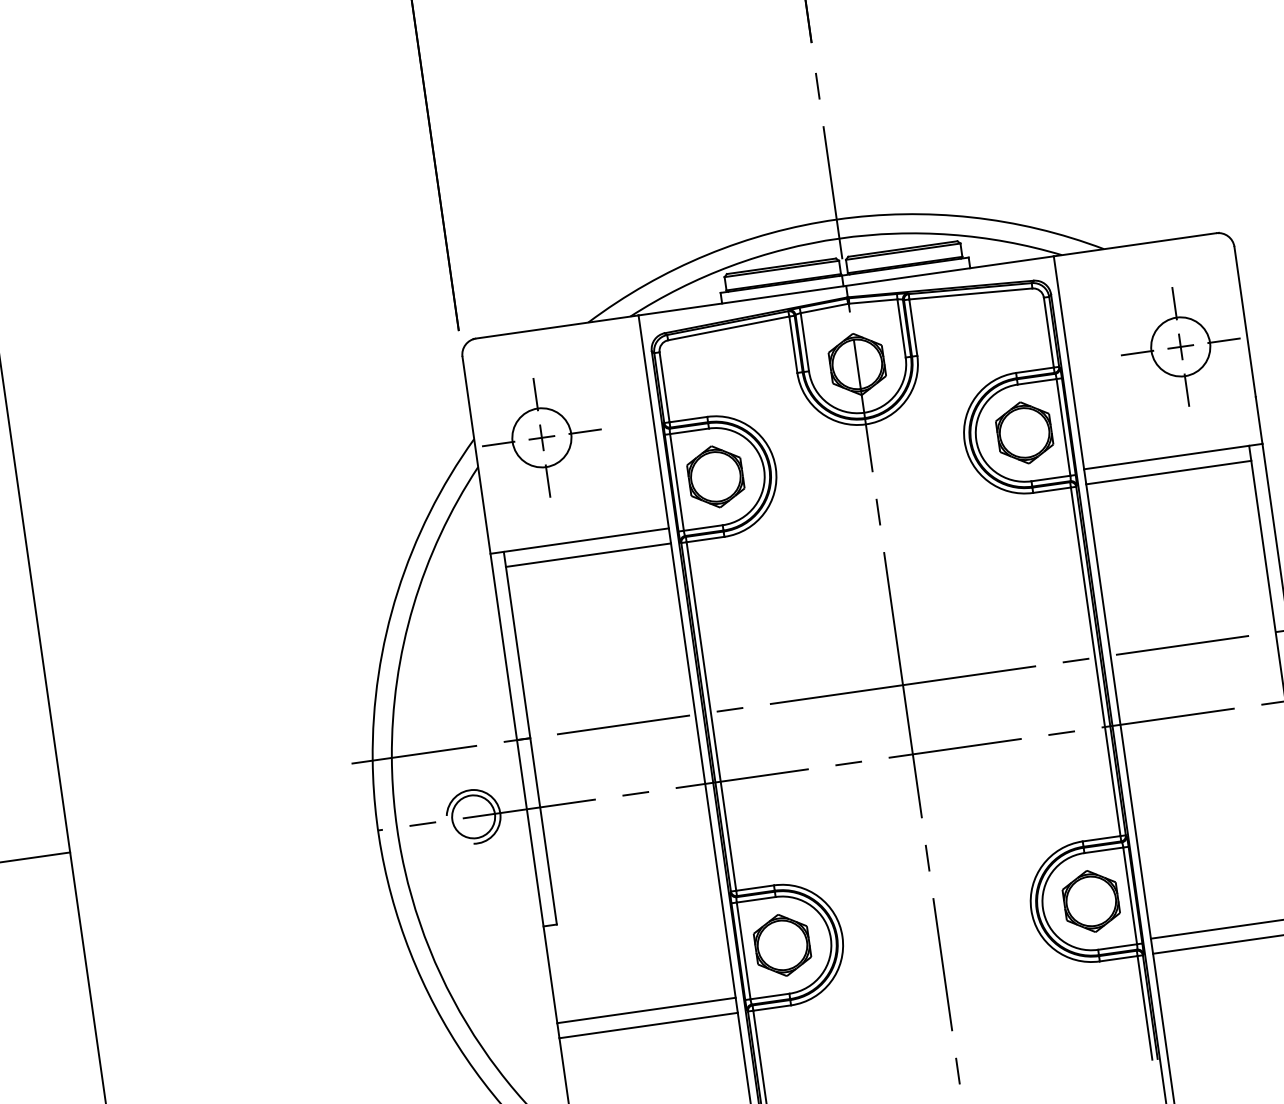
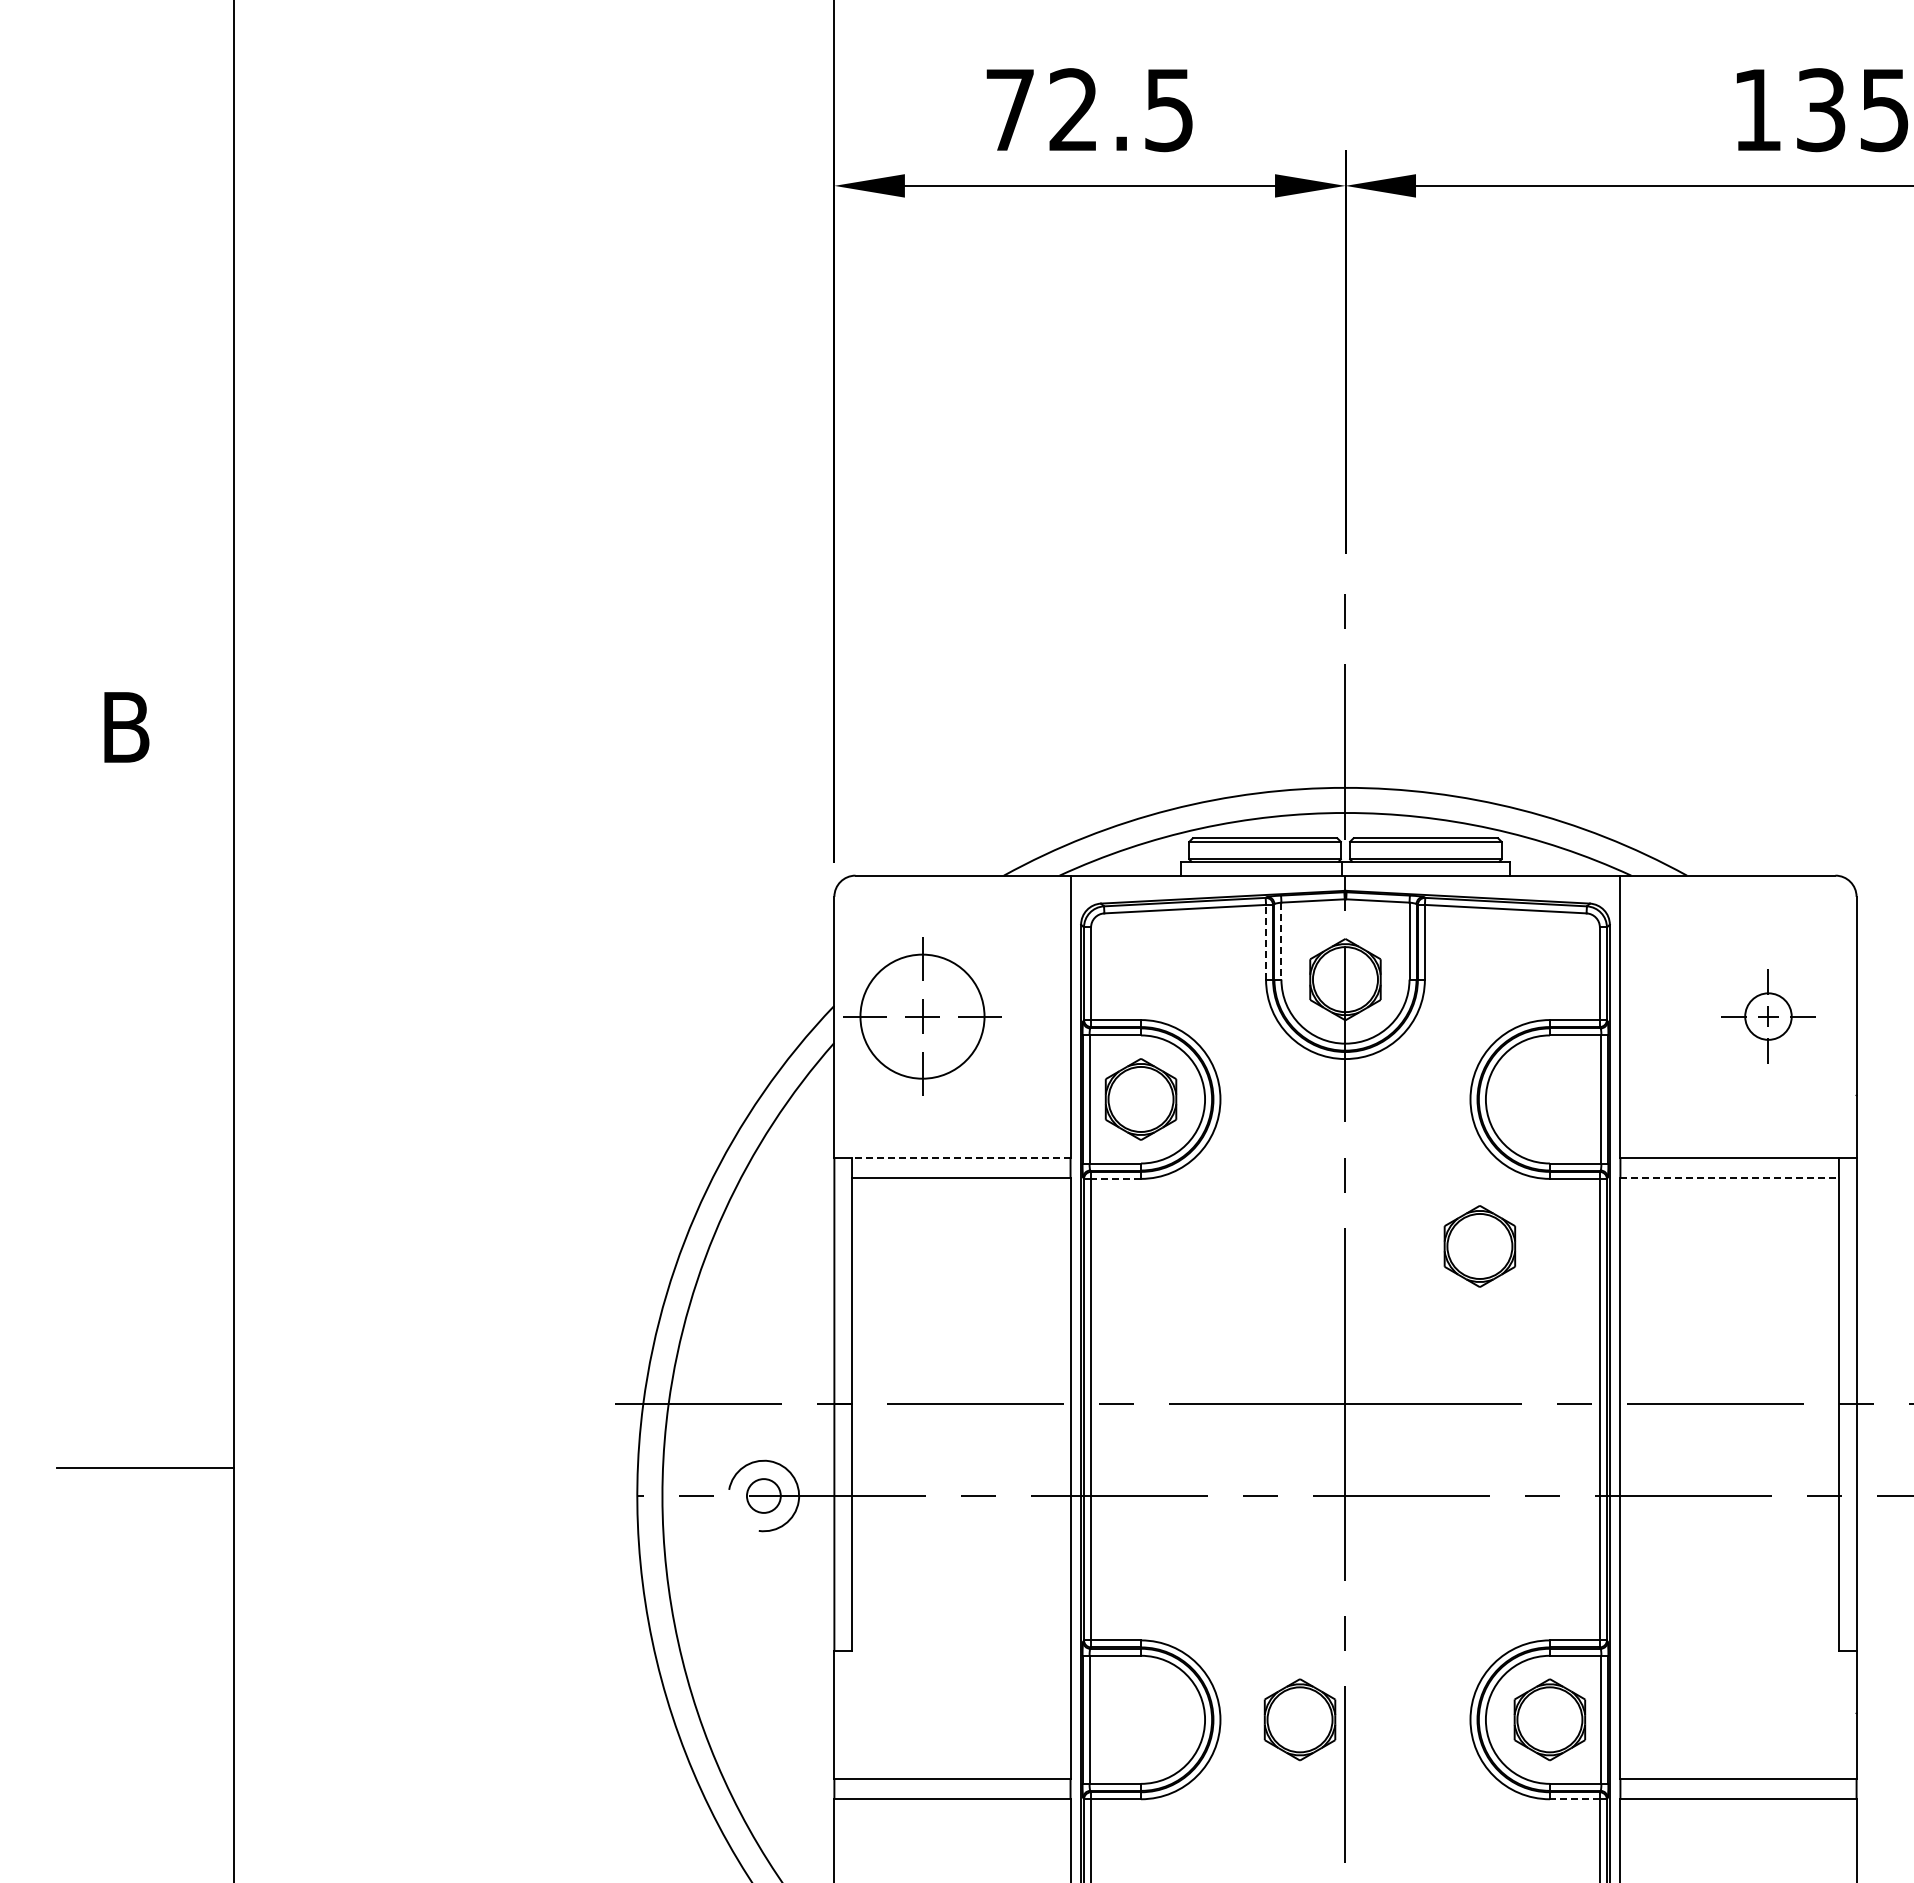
line: (804, 342) -> (1281, 941), solid -> dashed
line: (793, 344) -> (1266, 941), solid -> dashed
part: (1180, 346) -> (1768, 1016), size x0.6
part: (1024, 433) -> (1479, 1246), moved
circle: (541, 437) -> (922, 1016), size x1.6
line: (1169, 472) -> (1730, 1177), solid -> dashed
line: (705, 539) -> (1116, 1178), solid -> dashed
line: (585, 540) -> (960, 1157), solid -> dashed
circle: (473, 816) -> (763, 1495), size x0.6
part: (782, 945) -> (1299, 1719), moved
line: (1118, 958) -> (1574, 1799), solid -> dashed

